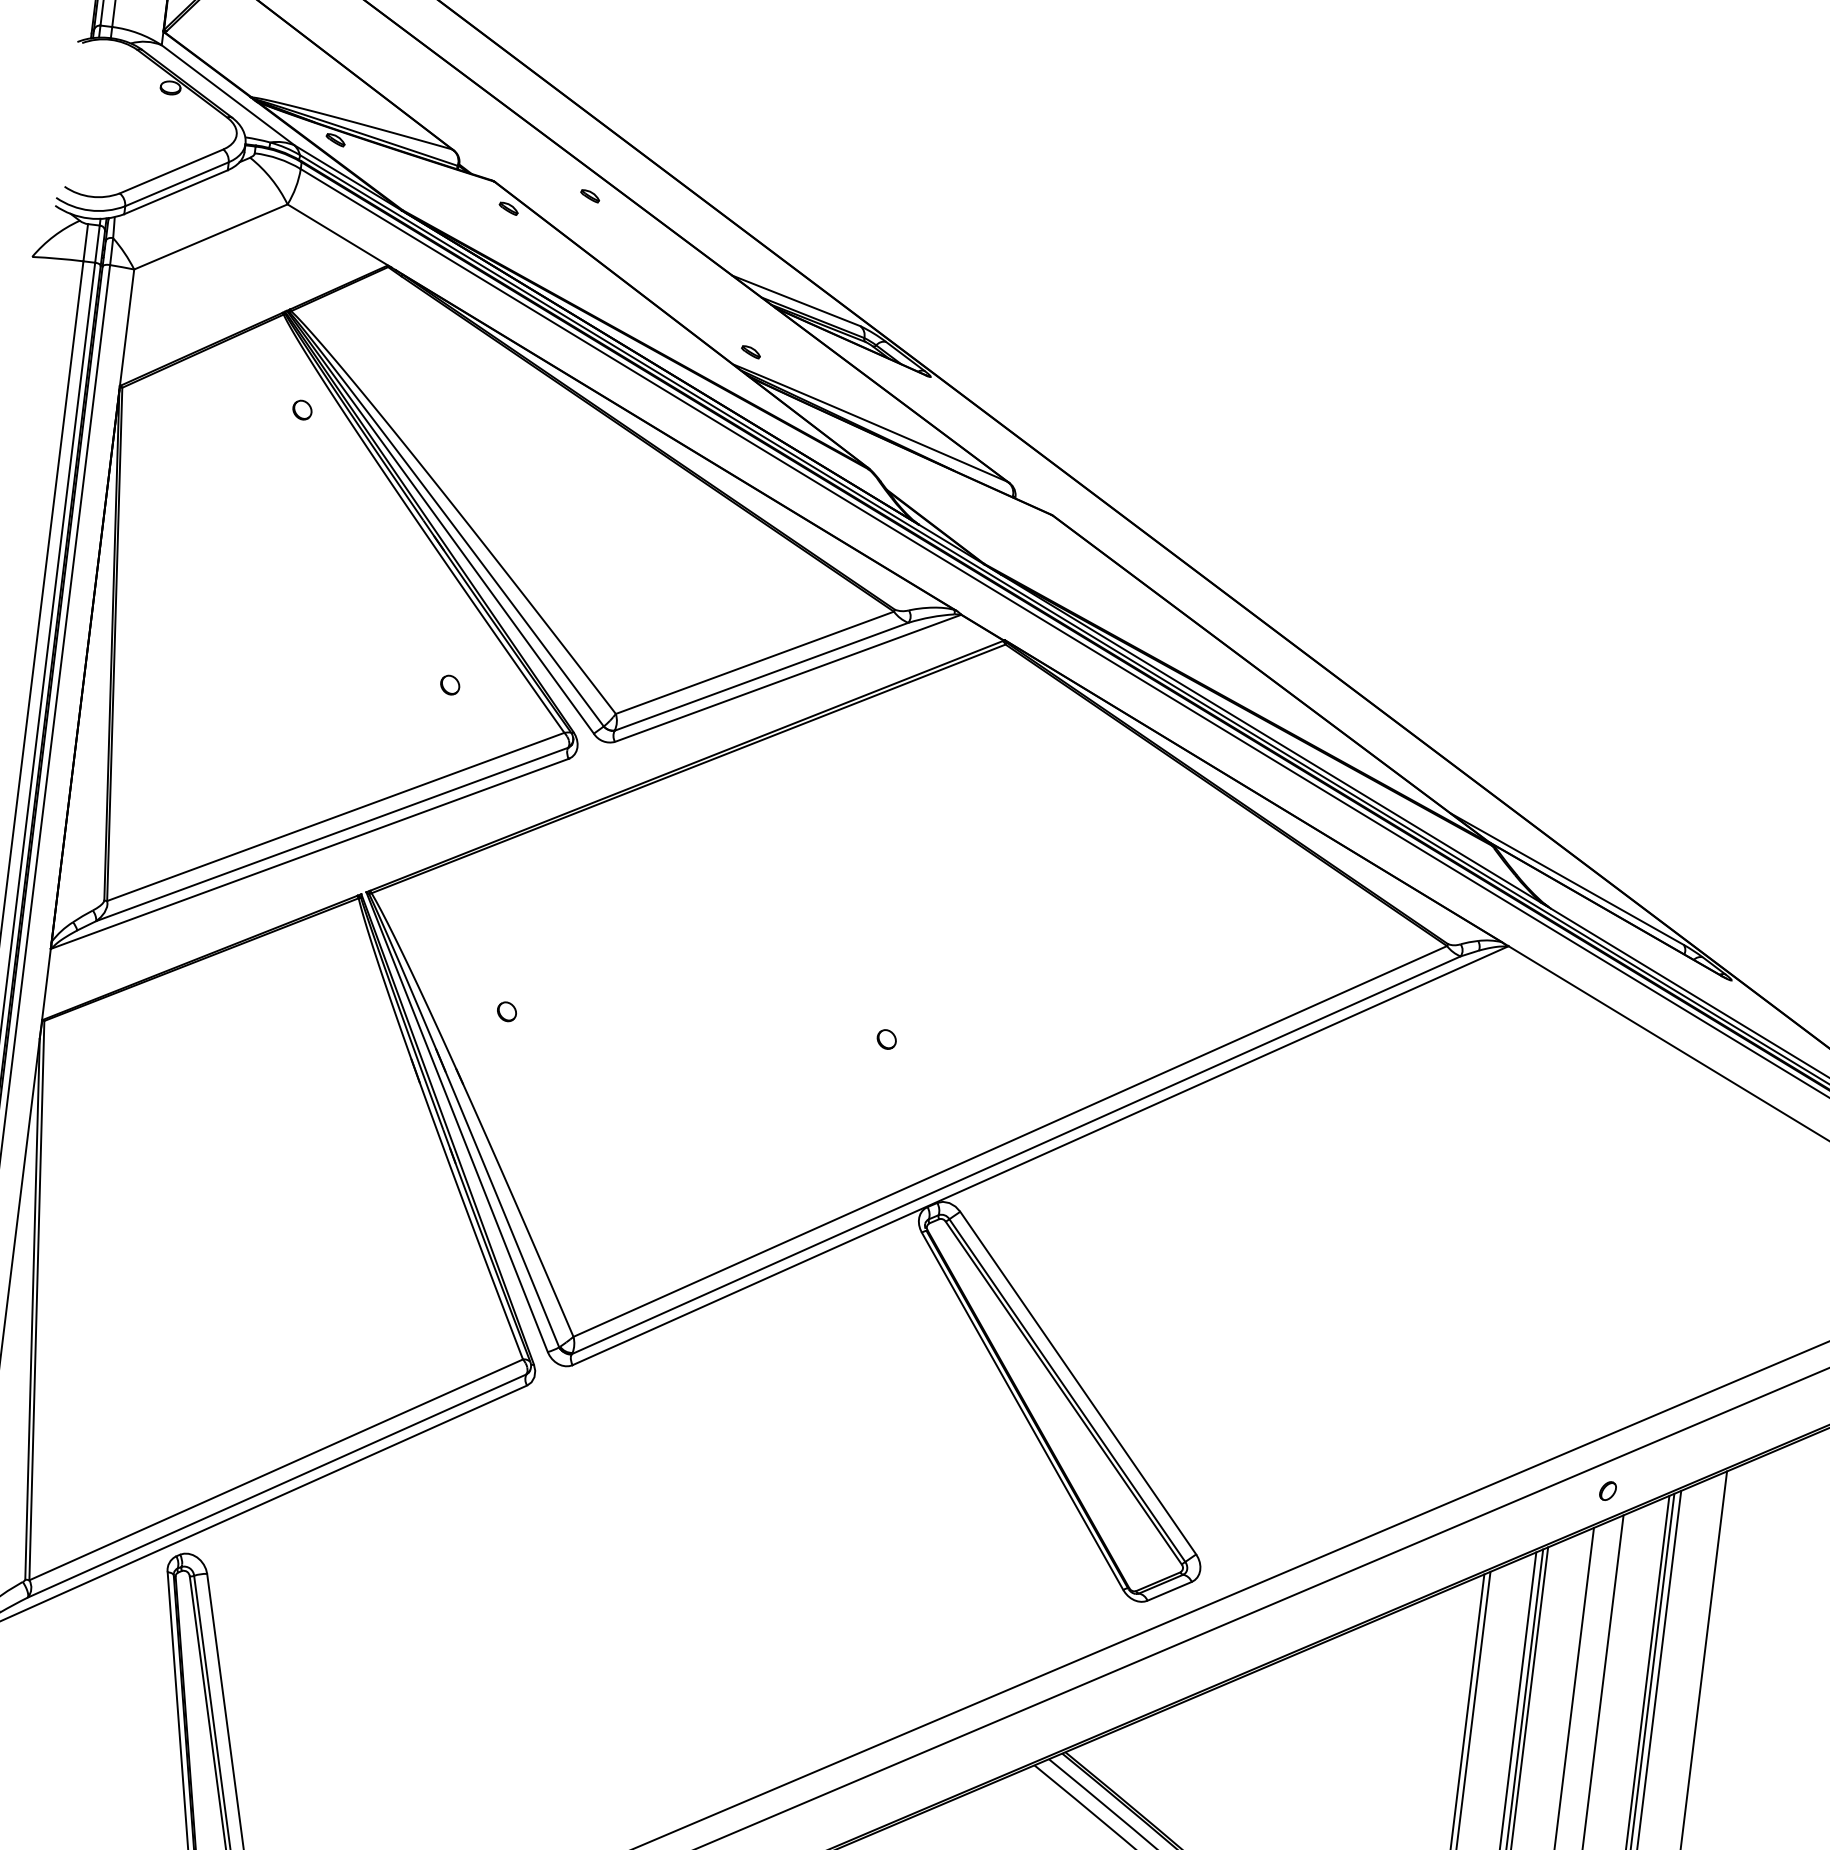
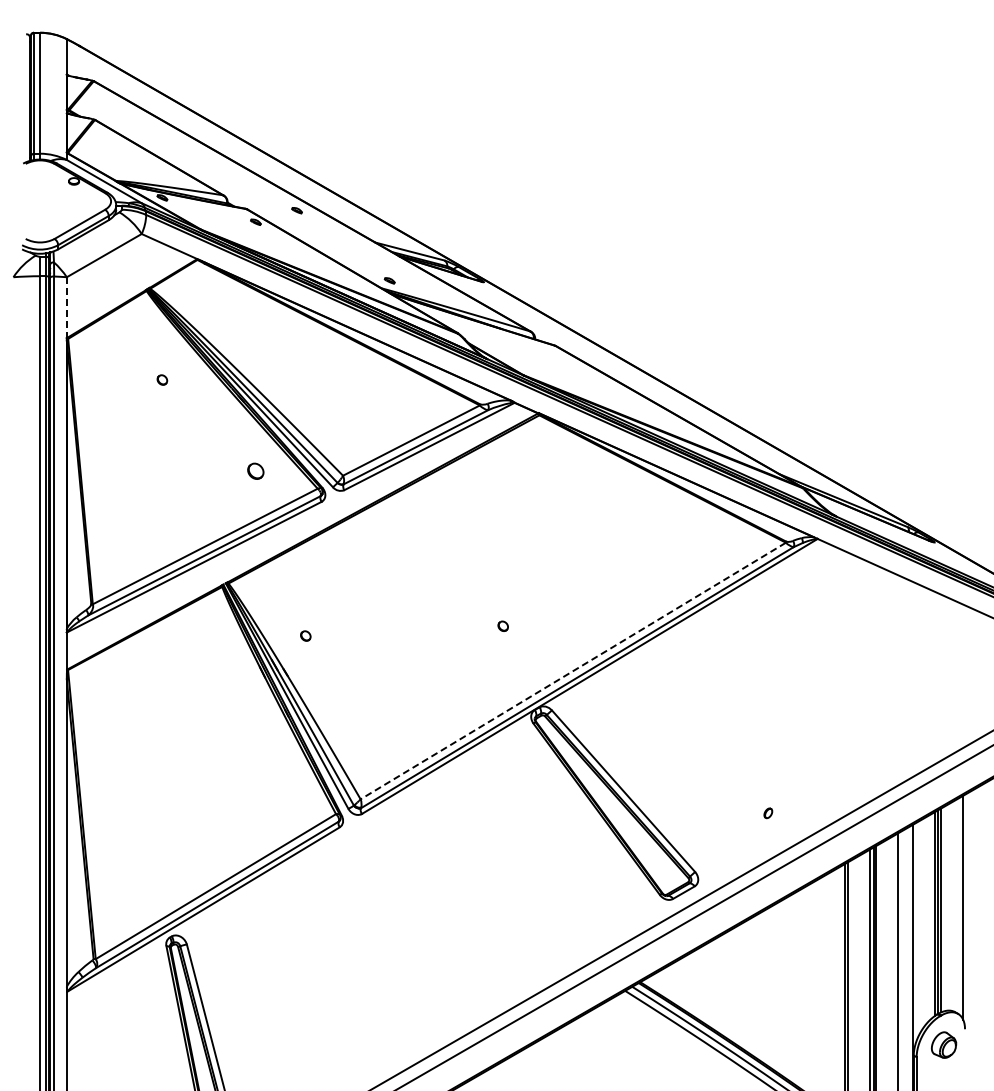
line: (126, 329) -> (66, 308), solid -> dashed
part: (302, 409) -> (162, 379), moved
part: (449, 685) -> (255, 471), size x1.6
line: (1008, 1142) -> (572, 671), solid -> dashed
part: (1608, 1491) -> (768, 813), moved

